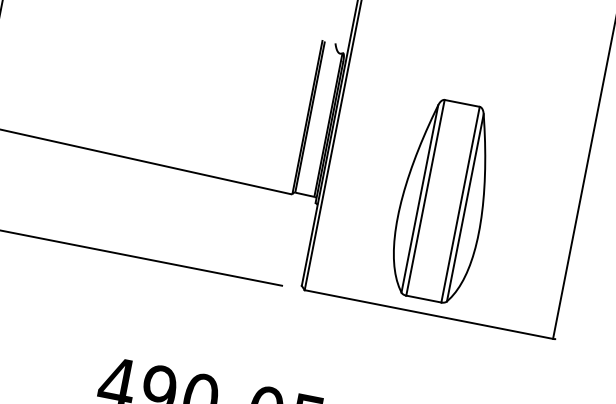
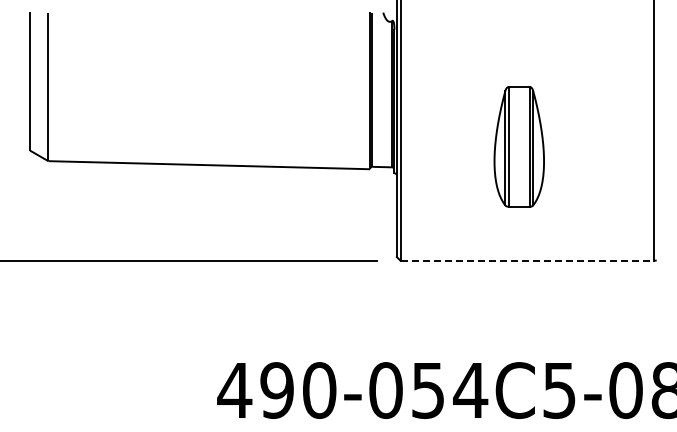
part: (443, 200) -> (519, 146), size x0.6
line: (429, 314) -> (527, 260), solid -> dashed

